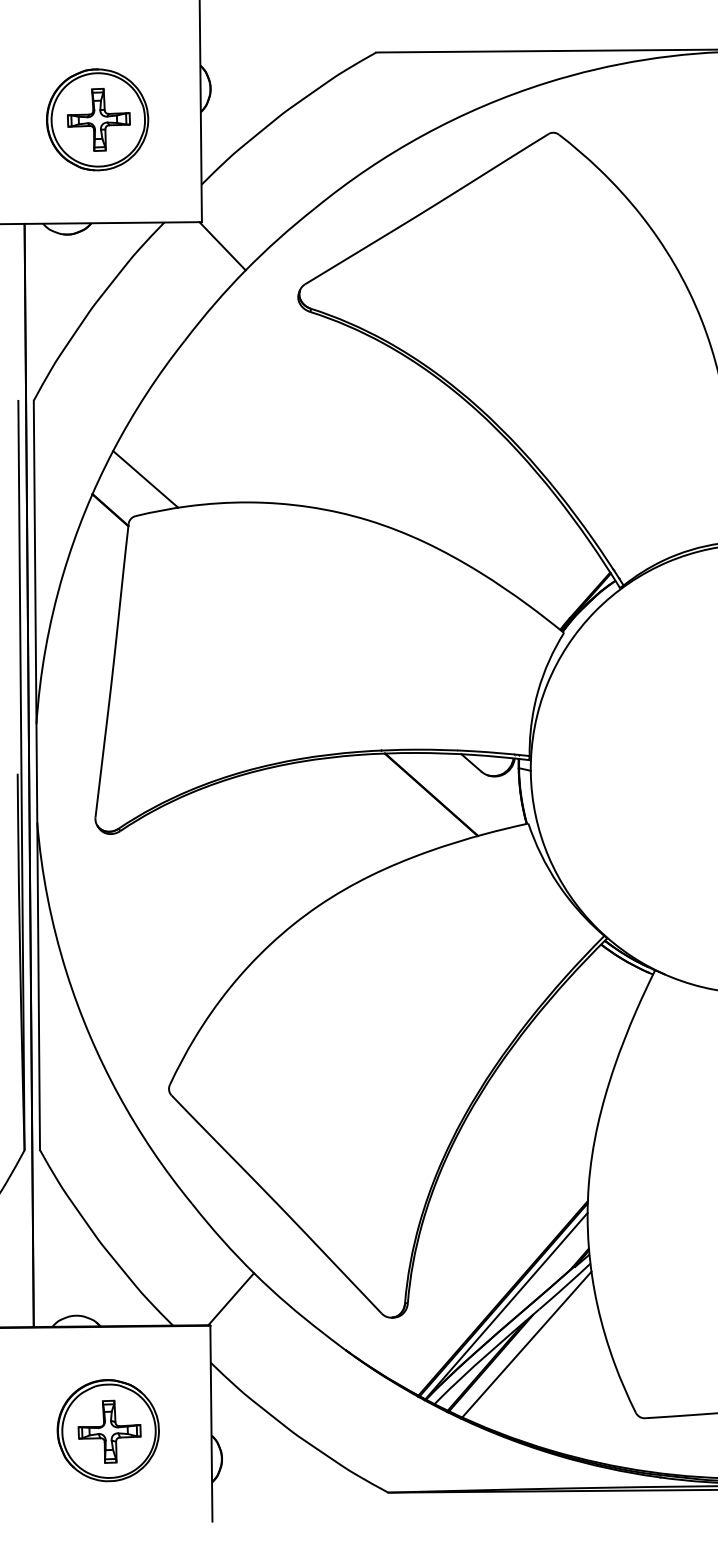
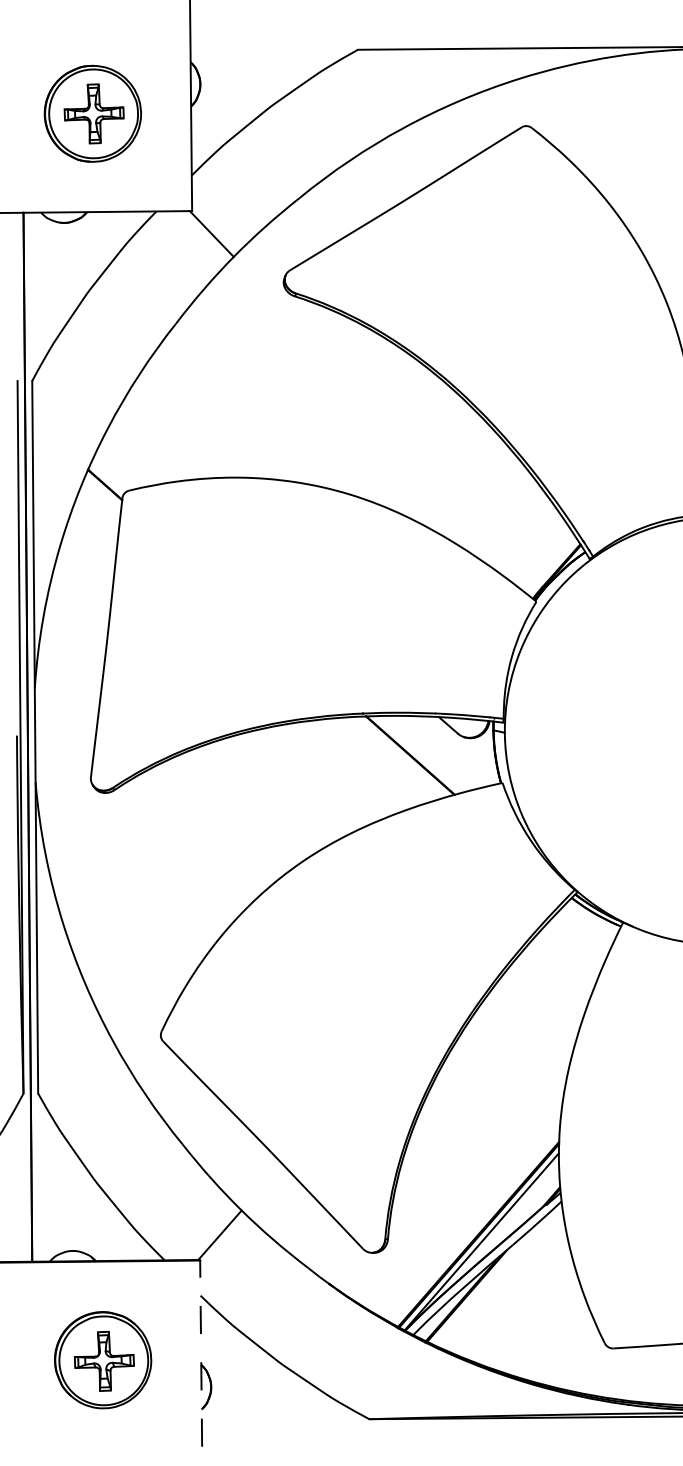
line: (145, 479) -> (138, 455), removed
line: (526, 1344) -> (500, 1278), removed
line: (211, 1423) -> (201, 1353), solid -> dashed

